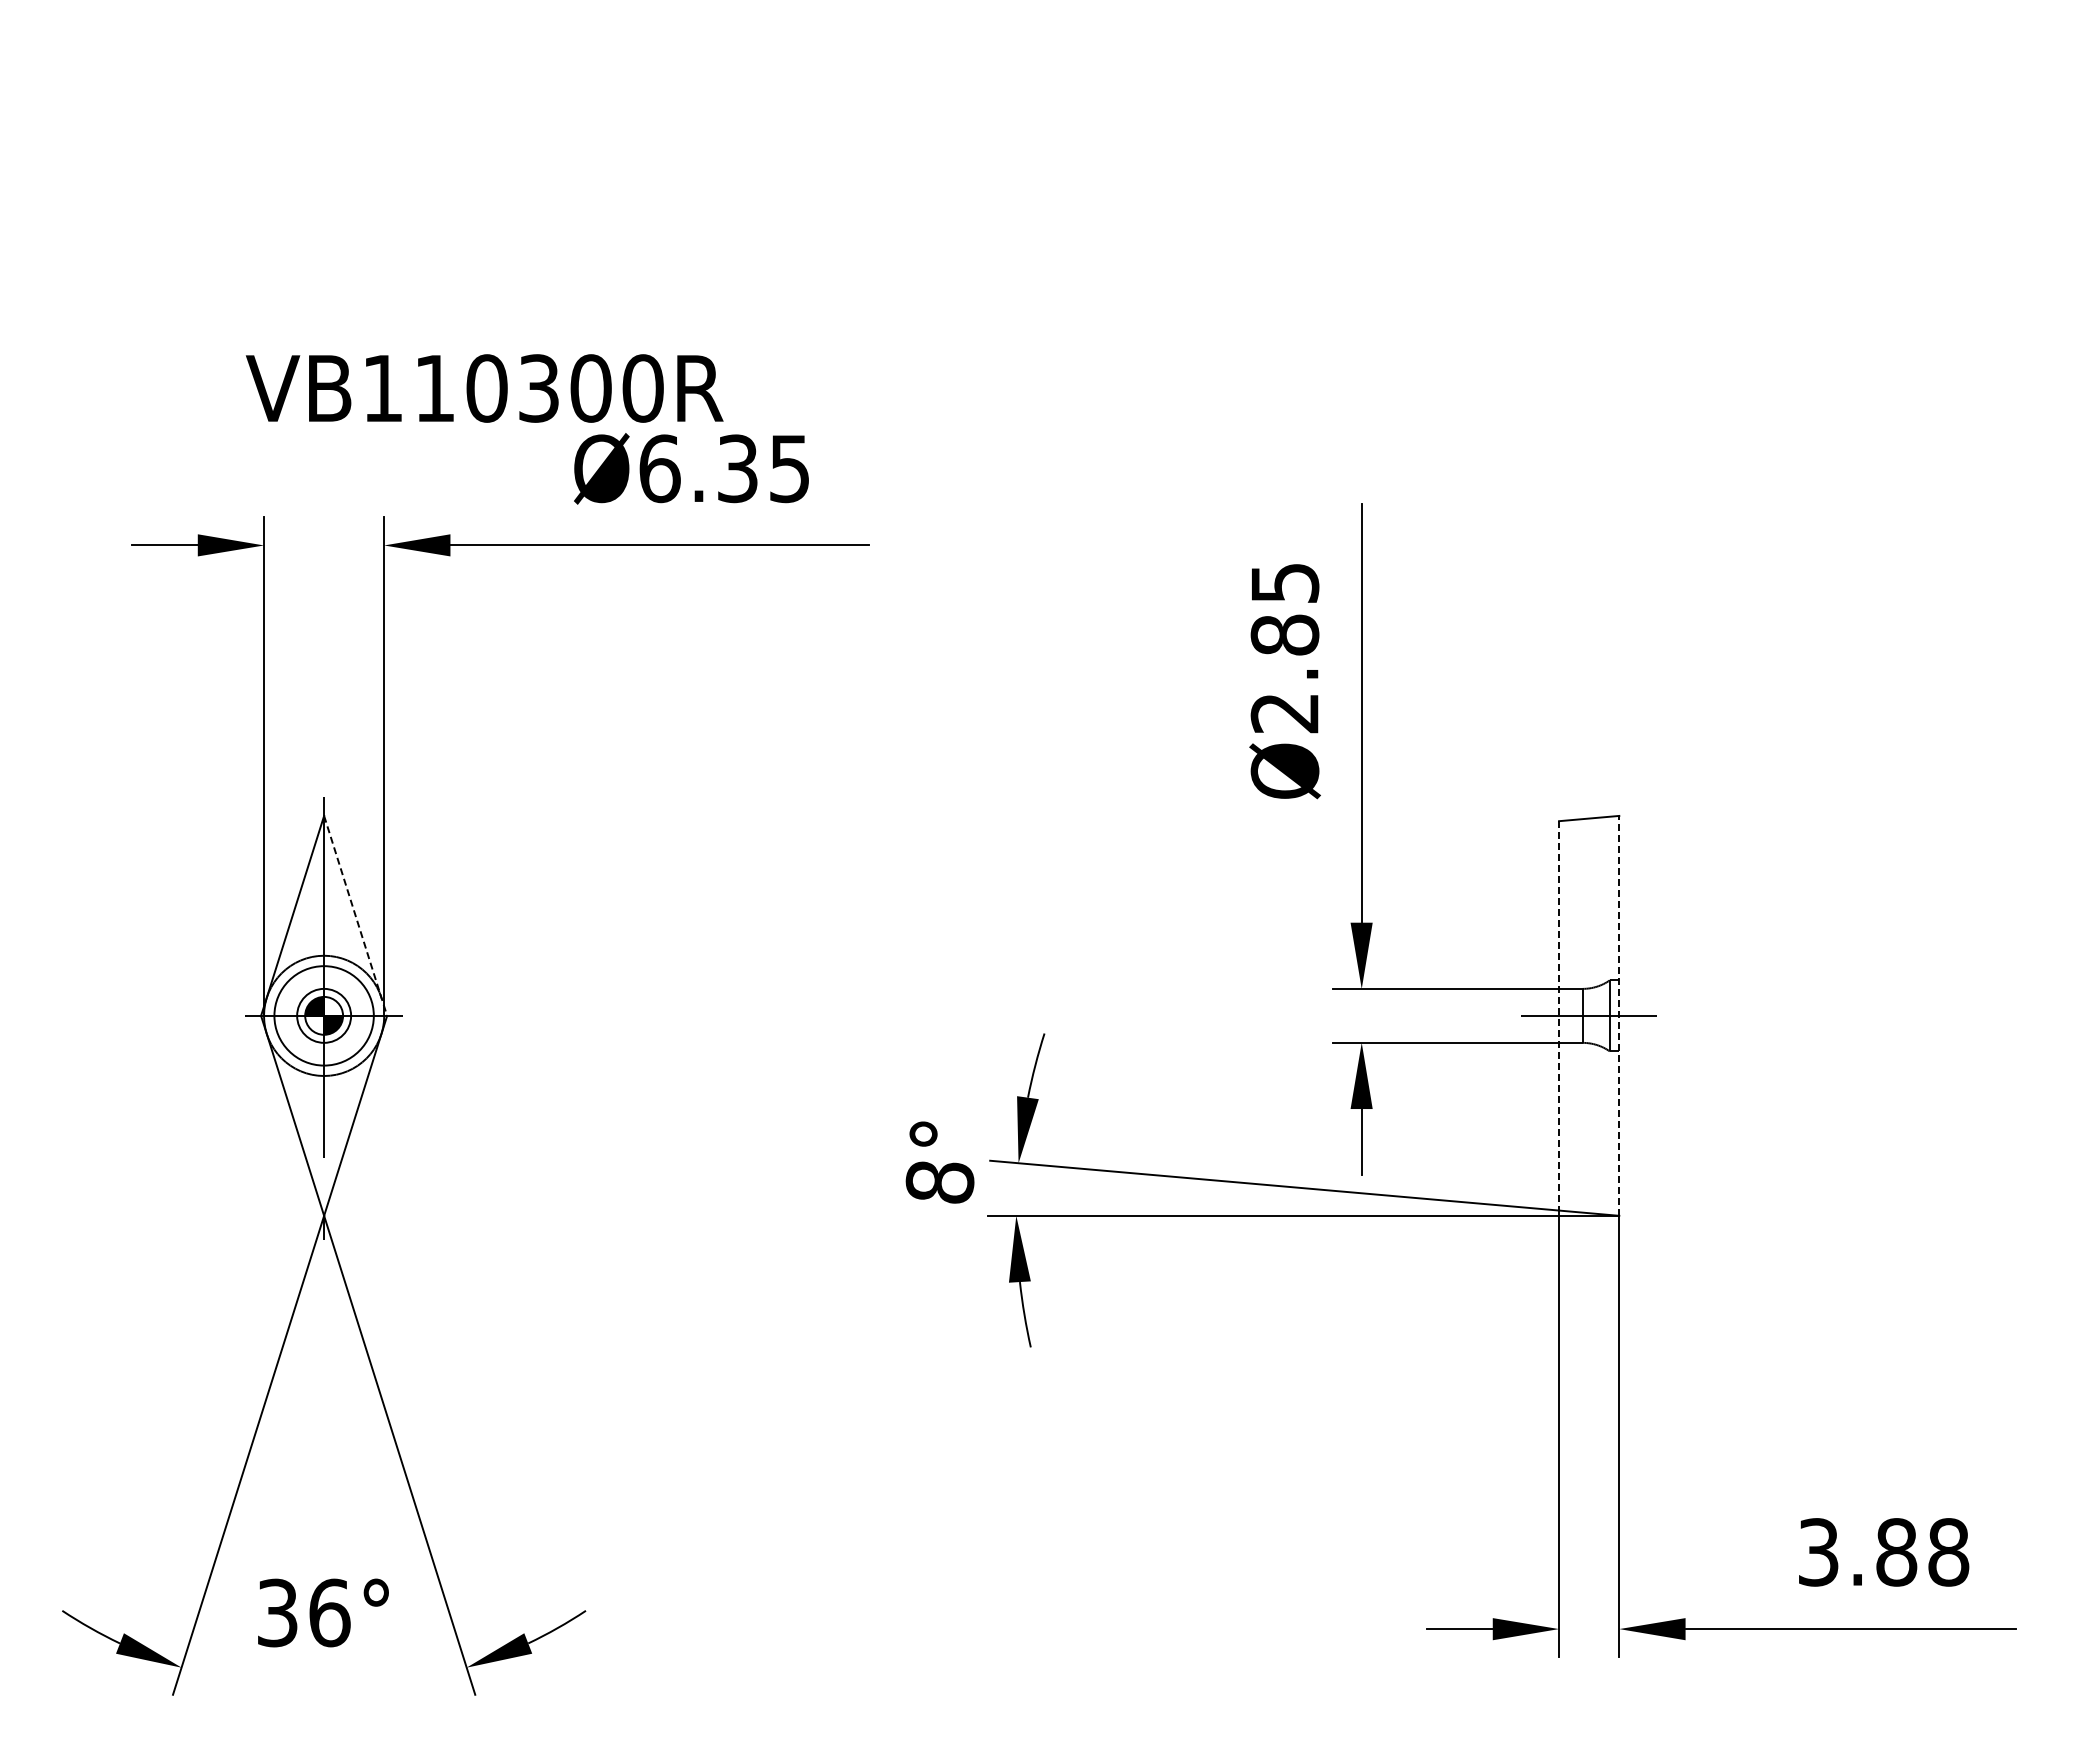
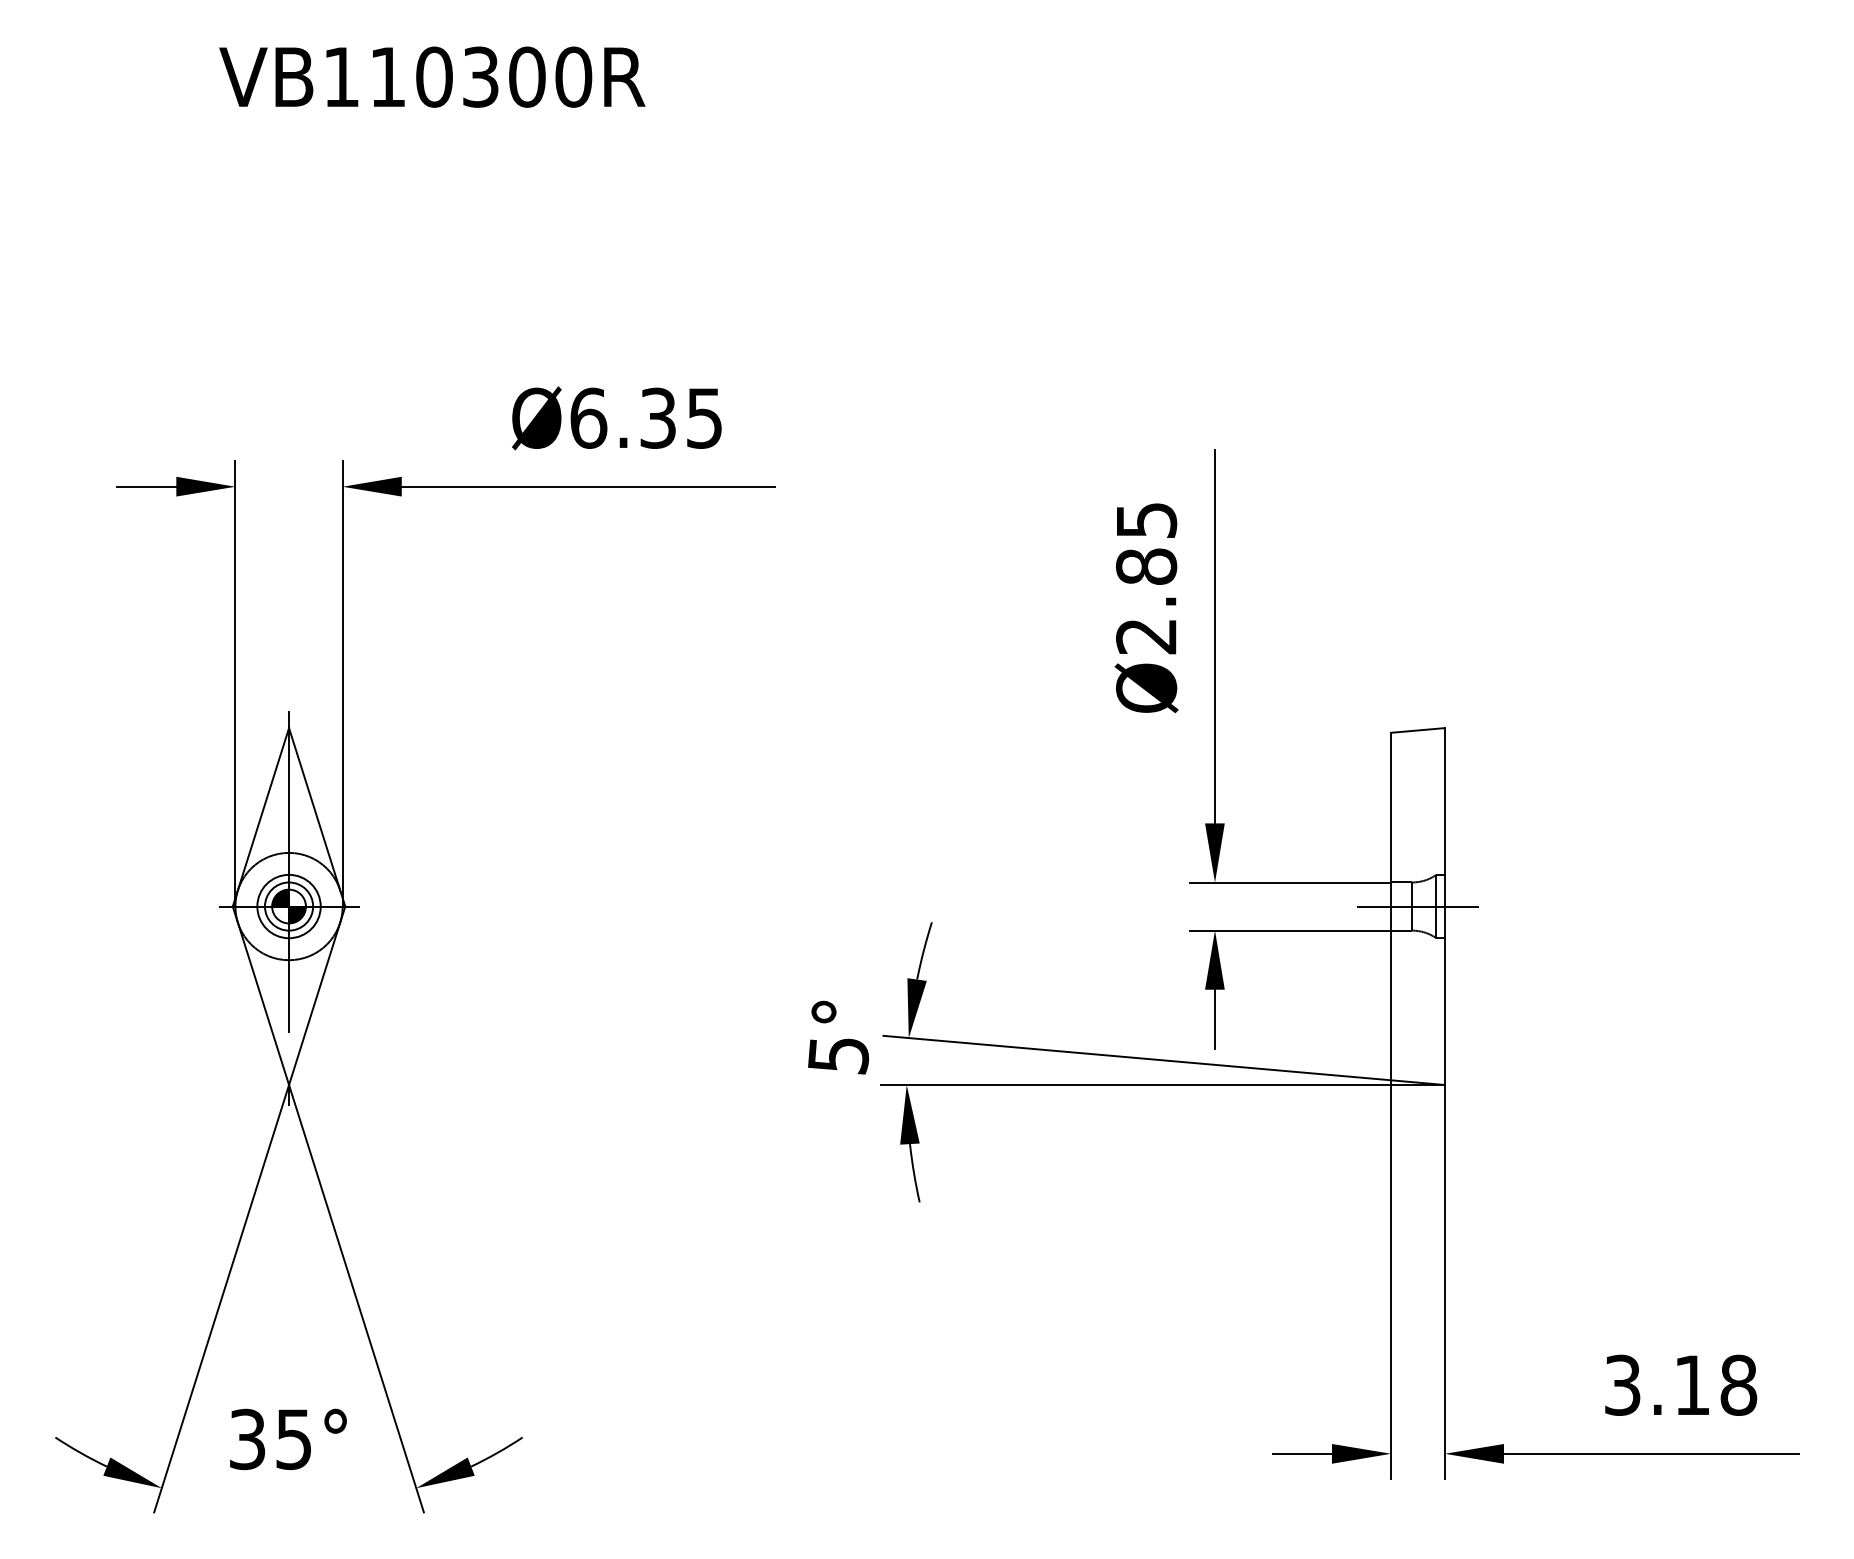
text: (484, 388) -> (432, 77), moved
line: (355, 915) -> (317, 816), dashed -> solid
circle: (323, 1015) -> (288, 906), size x0.71
line: (1559, 1015) -> (1391, 906), dashed -> solid
line: (1619, 1015) -> (1445, 906), dashed -> solid
text: (939, 1182) -> (838, 1055), 8° -> 5°
text: (1896, 1552) -> (1692, 1385), 3.88 -> 3.18
text: (329, 1612) -> (293, 1438), 36° -> 35°

